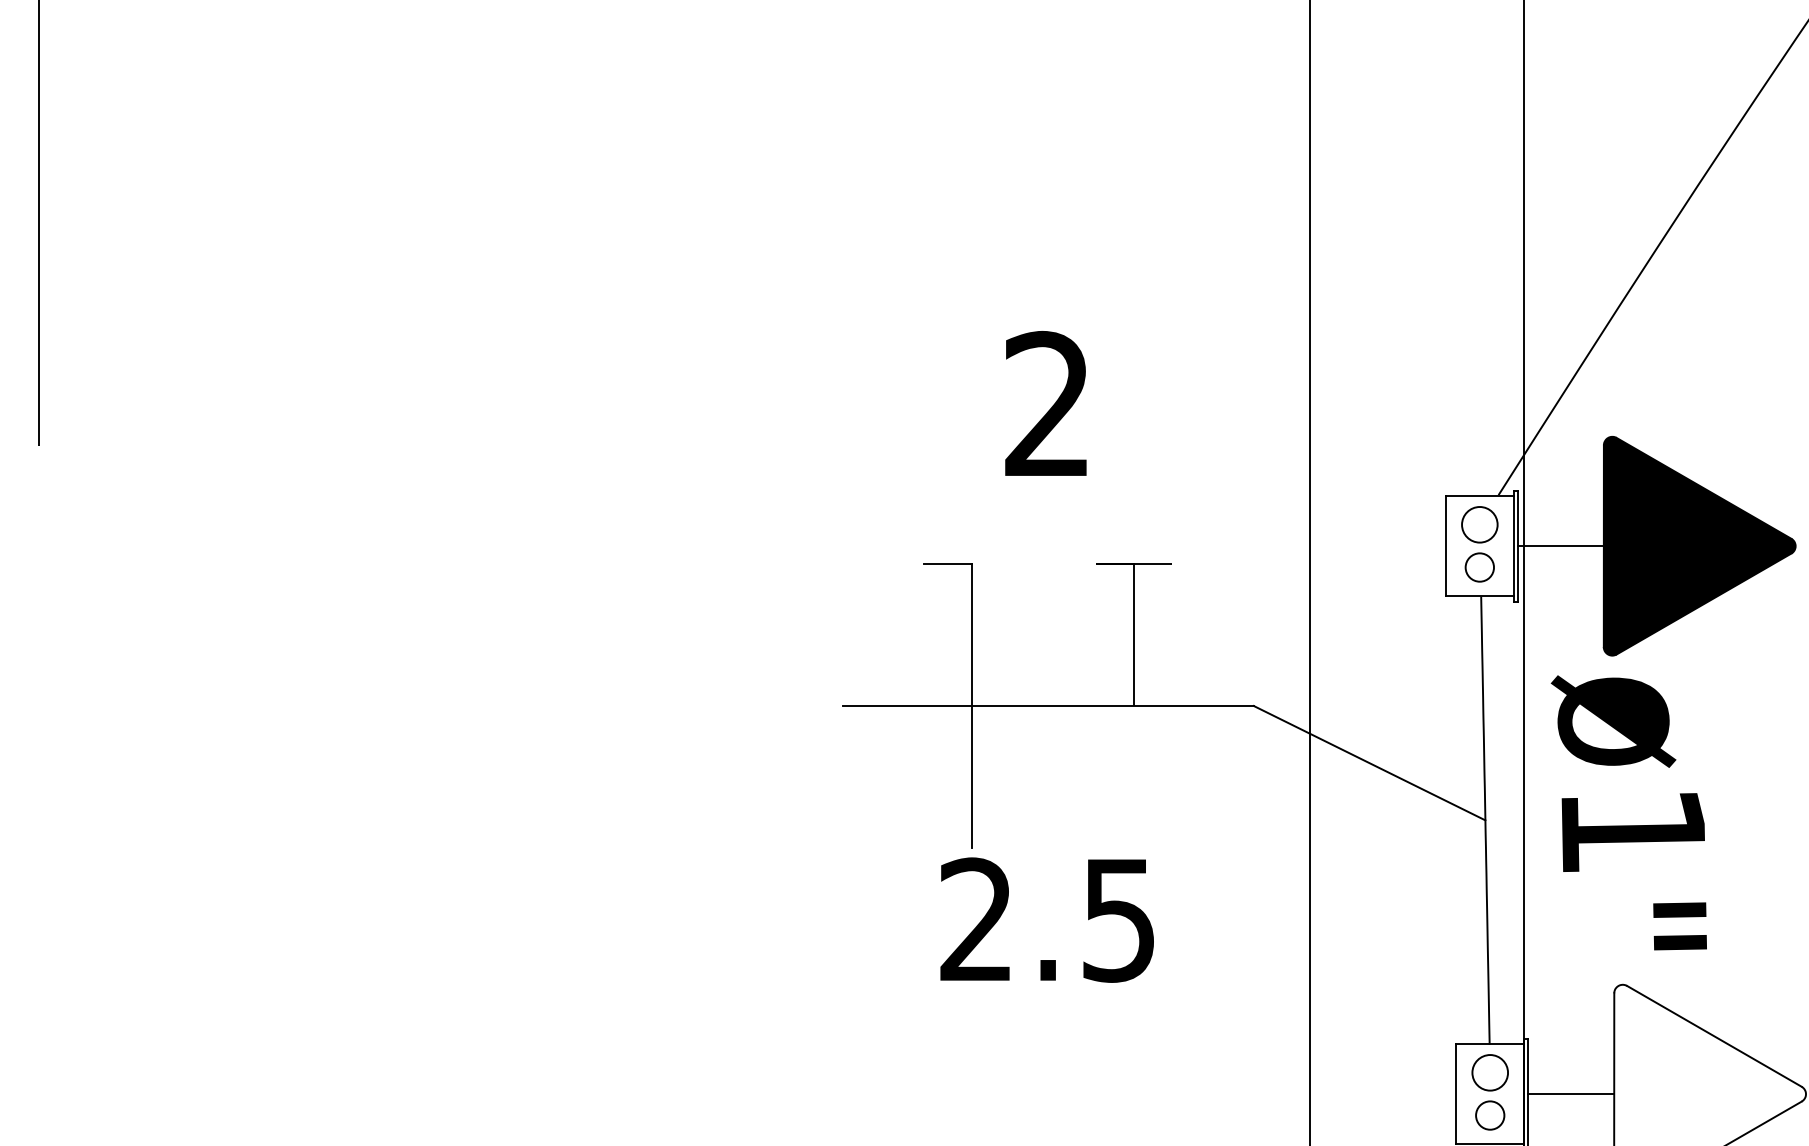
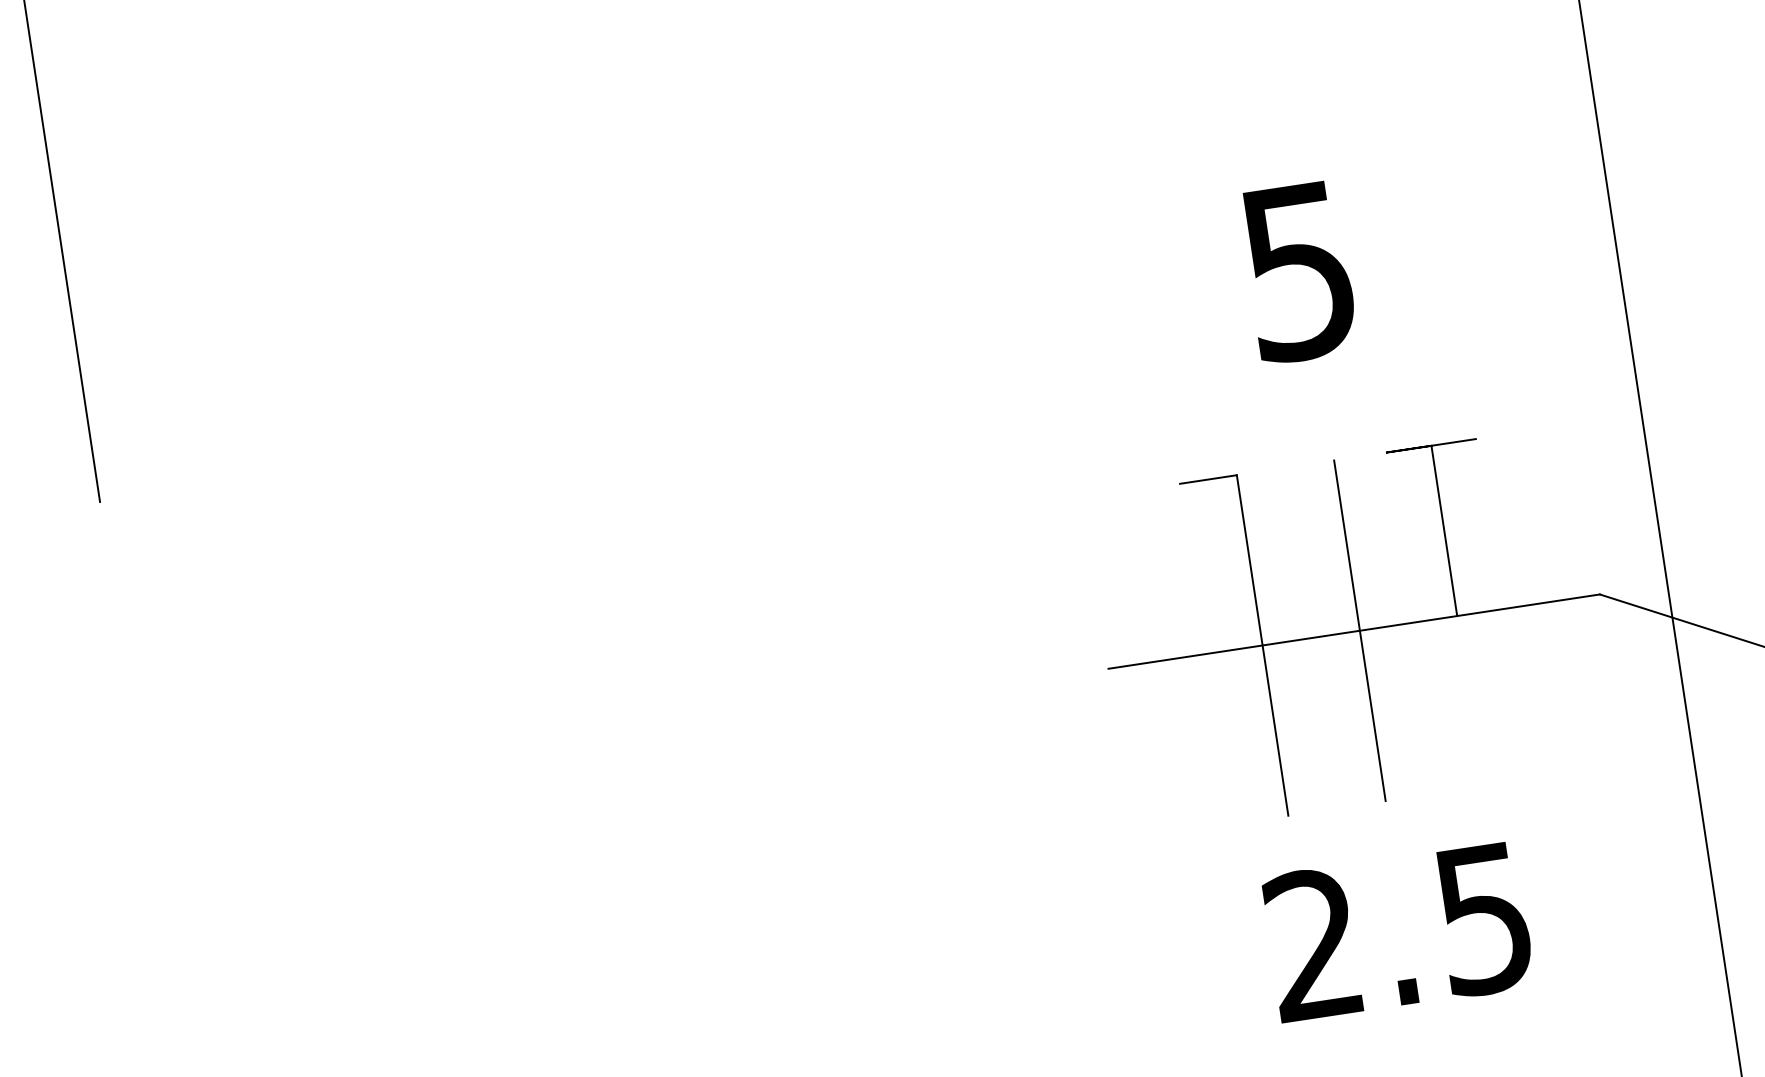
text: (1046, 404) -> (1297, 271), 2 -> 5
line: (1053, 705) -> (1360, 630), added
text: (1046, 919) -> (1397, 931), moved

